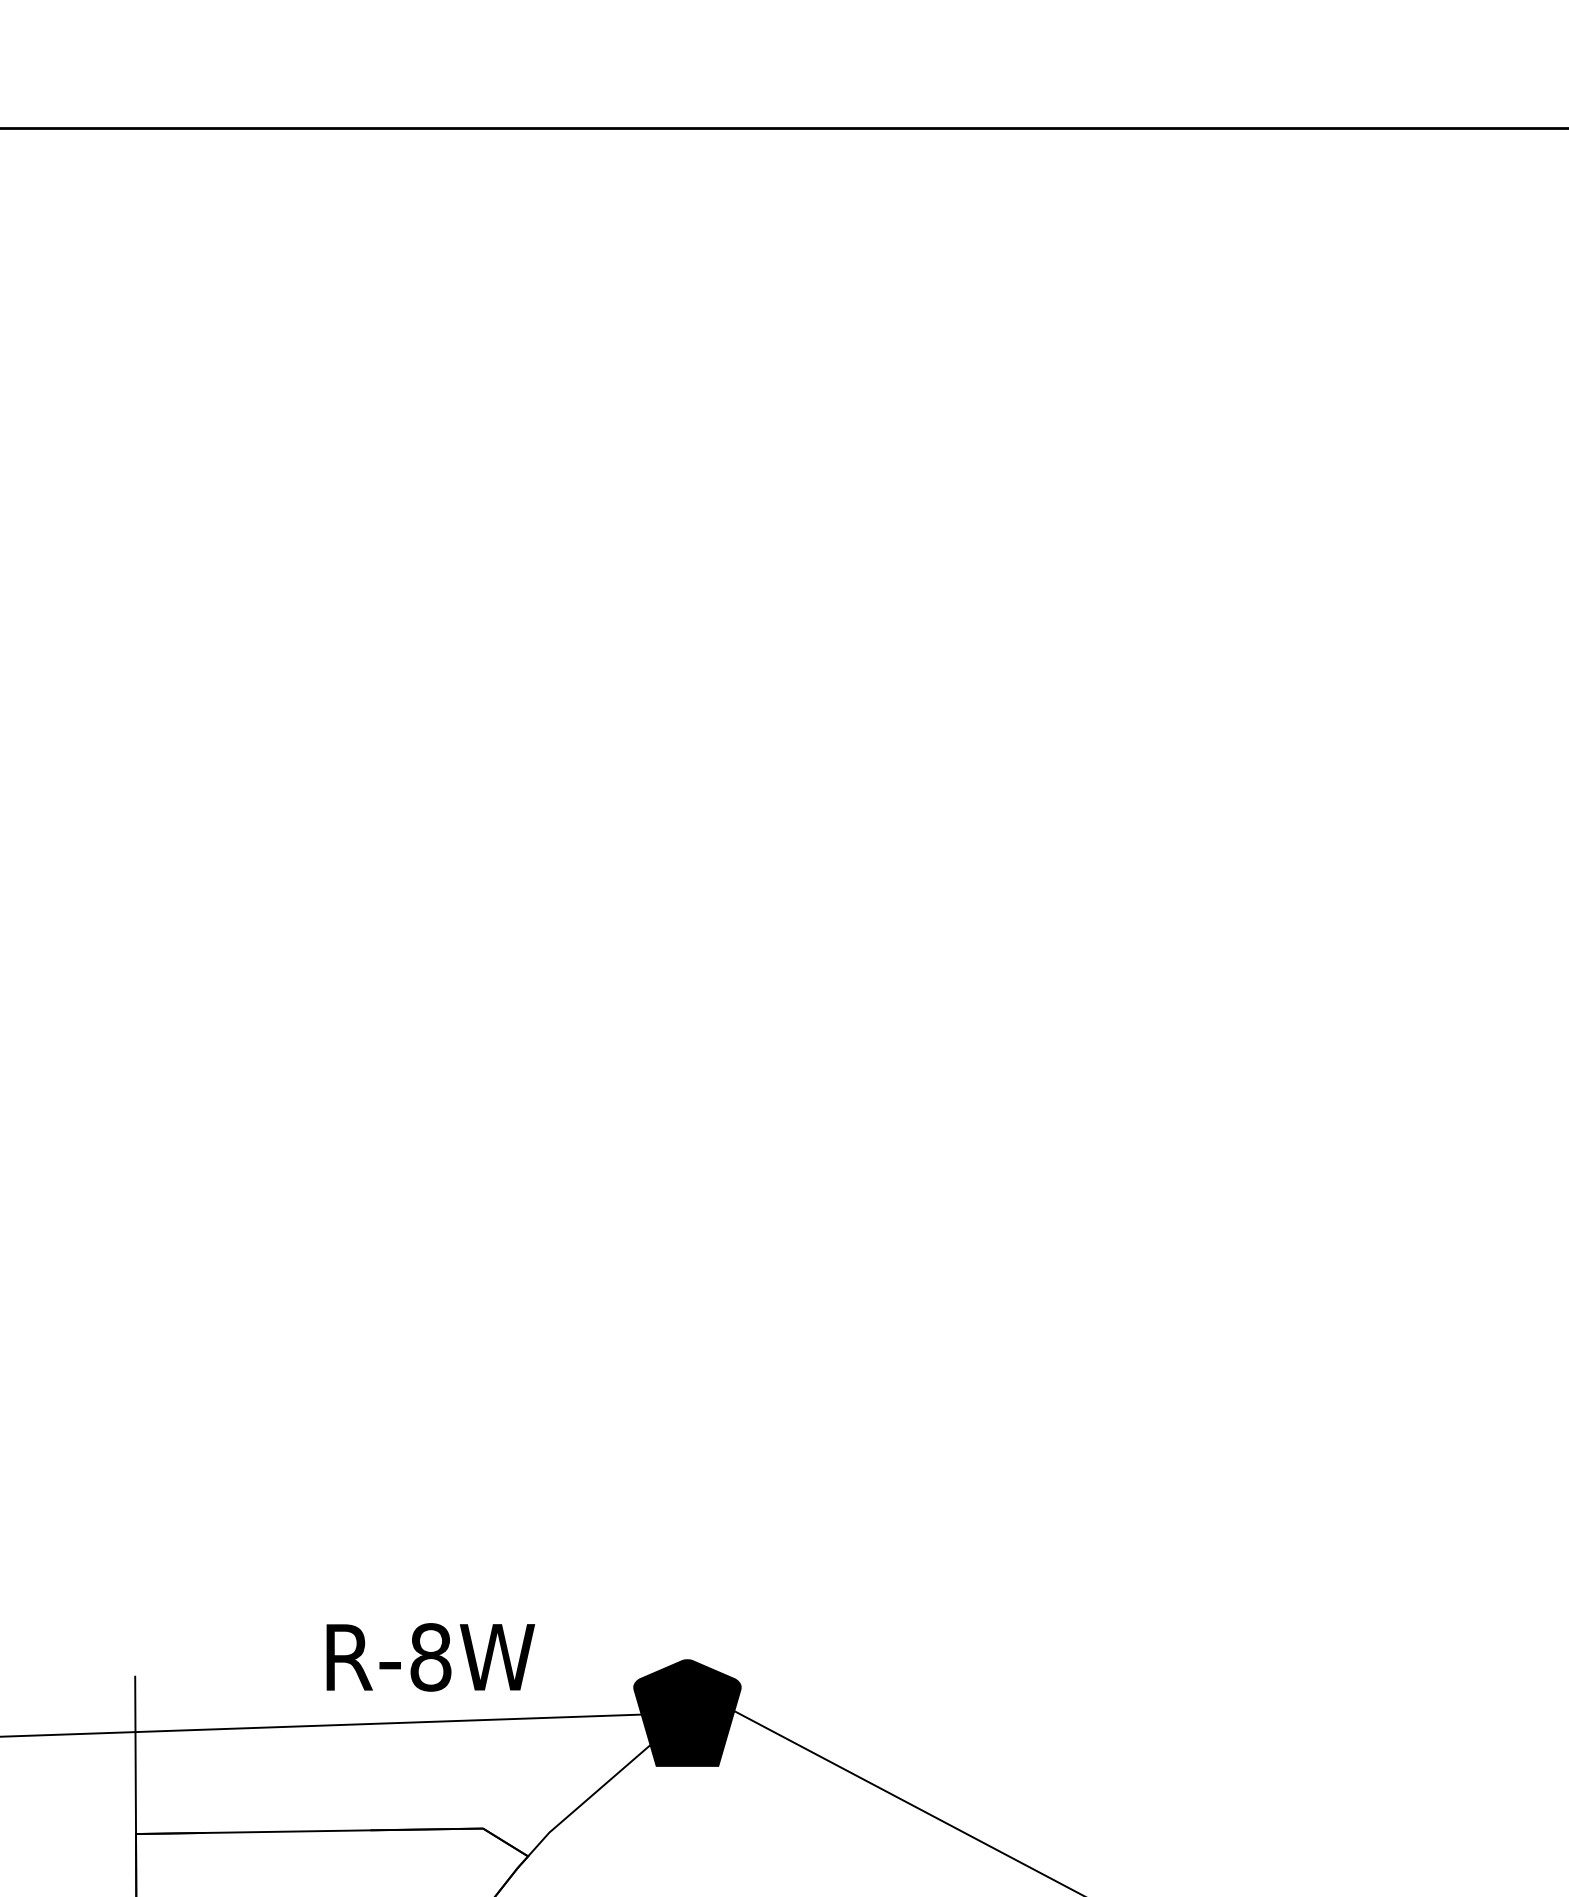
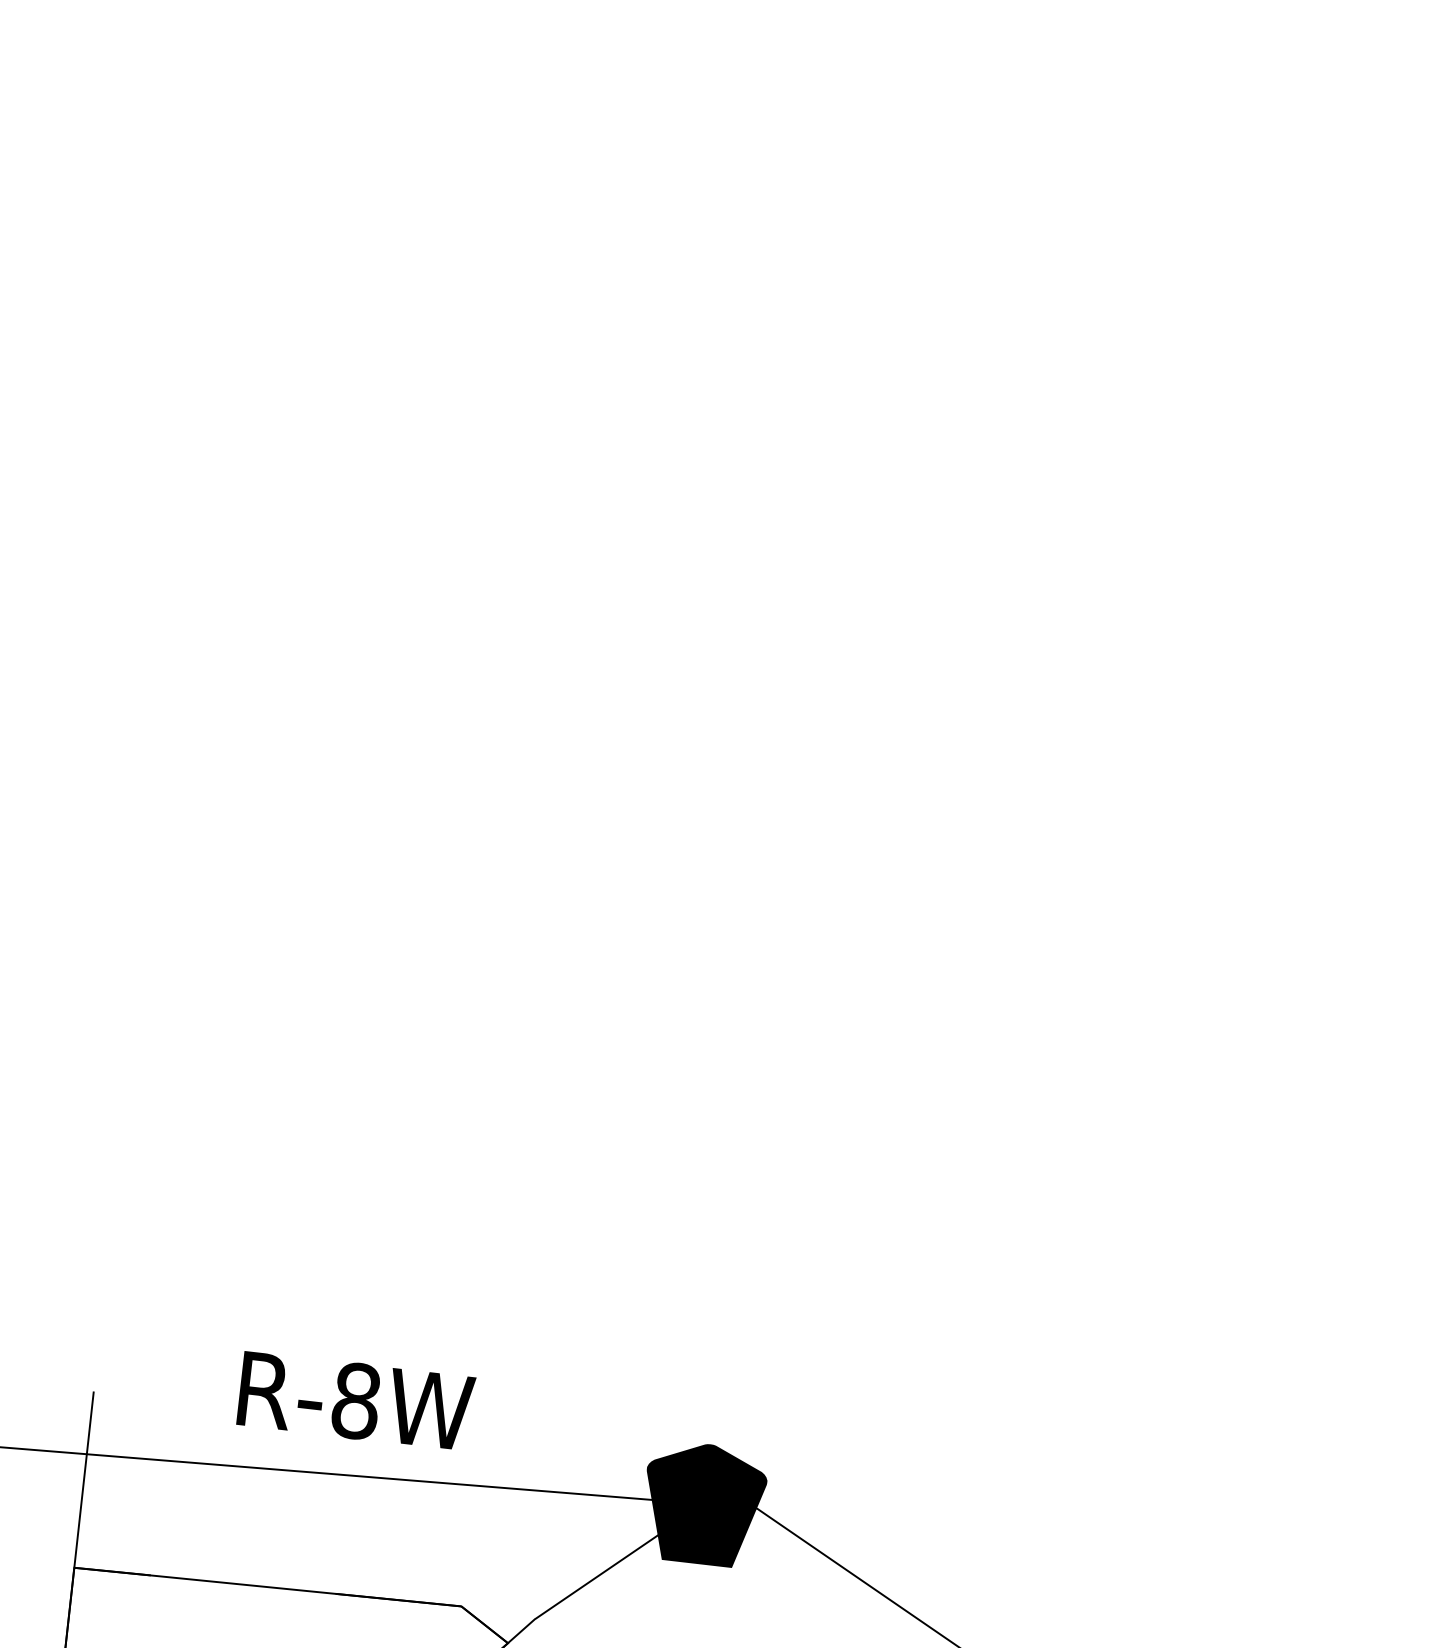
text: (430, 1657) -> (355, 1401), moved

